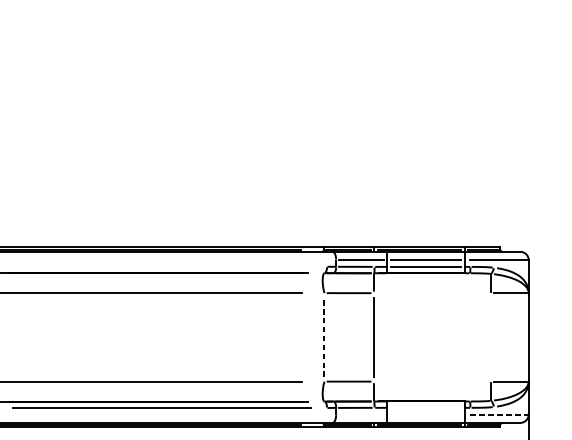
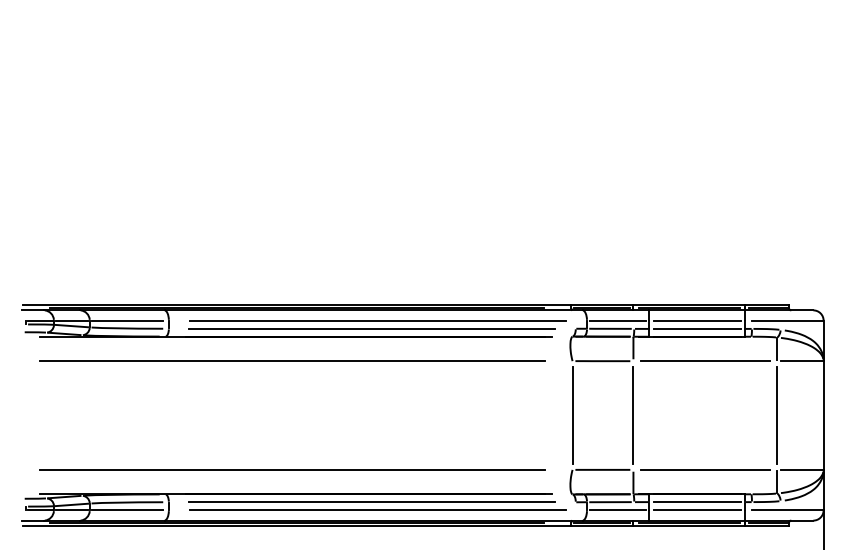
line: (165, 260) -> (377, 320), added
line: (161, 266) -> (372, 328), added
line: (431, 293) -> (704, 361), added
line: (324, 337) -> (572, 415), dashed -> solid
line: (491, 337) -> (777, 415), added
line: (431, 381) -> (704, 469), added
line: (426, 408) -> (697, 502), added
line: (165, 414) -> (377, 510), added
line: (361, 414) -> (617, 510), added
line: (426, 414) -> (697, 510), added
line: (499, 414) -> (787, 510), dashed -> solid

